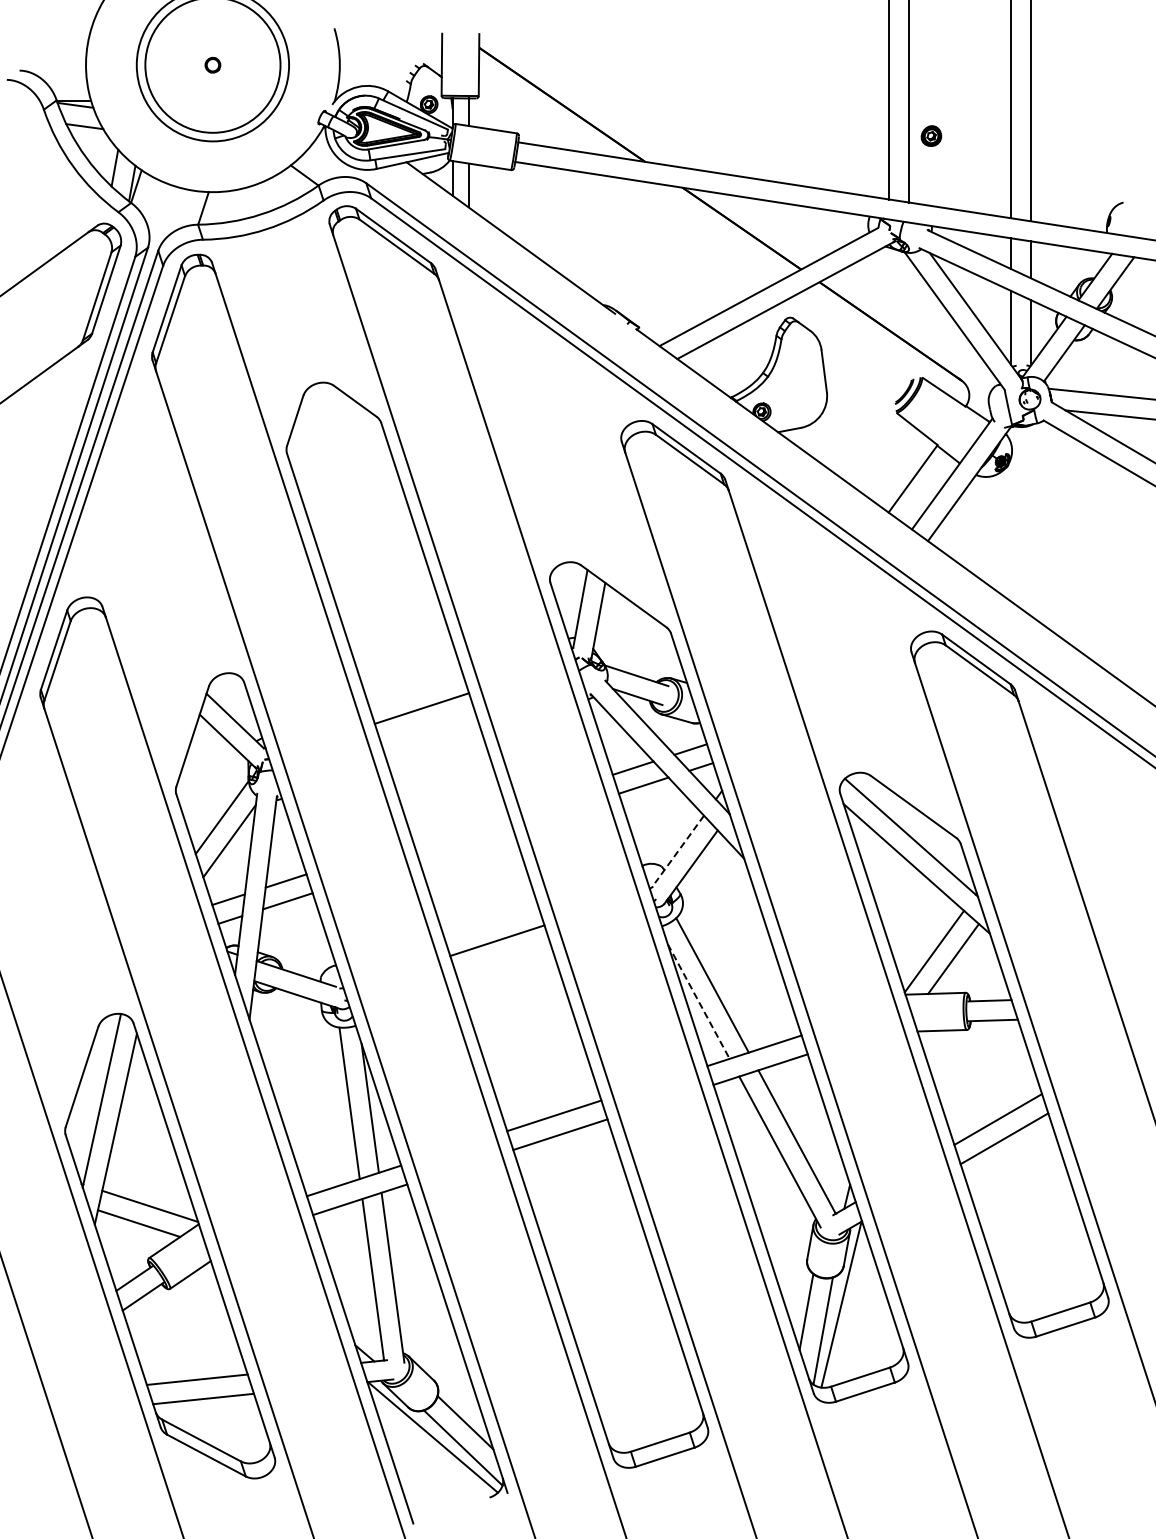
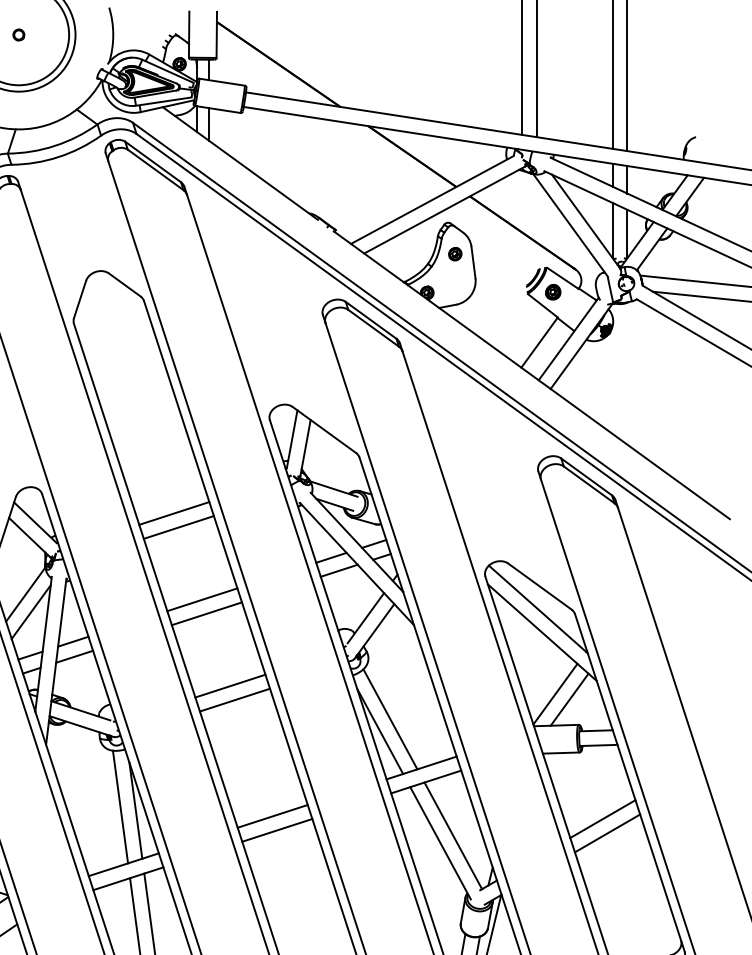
part: (931, 135) -> (553, 291), moved
part: (799, 359) -> (455, 253), added
line: (427, 727) -> (178, 527), added
line: (459, 824) -> (202, 599), added
line: (465, 843) -> (206, 613), added
line: (679, 849) -> (365, 618), dashed -> solid
line: (503, 959) -> (234, 700), added
line: (698, 1002) -> (379, 732), dashed -> solid

